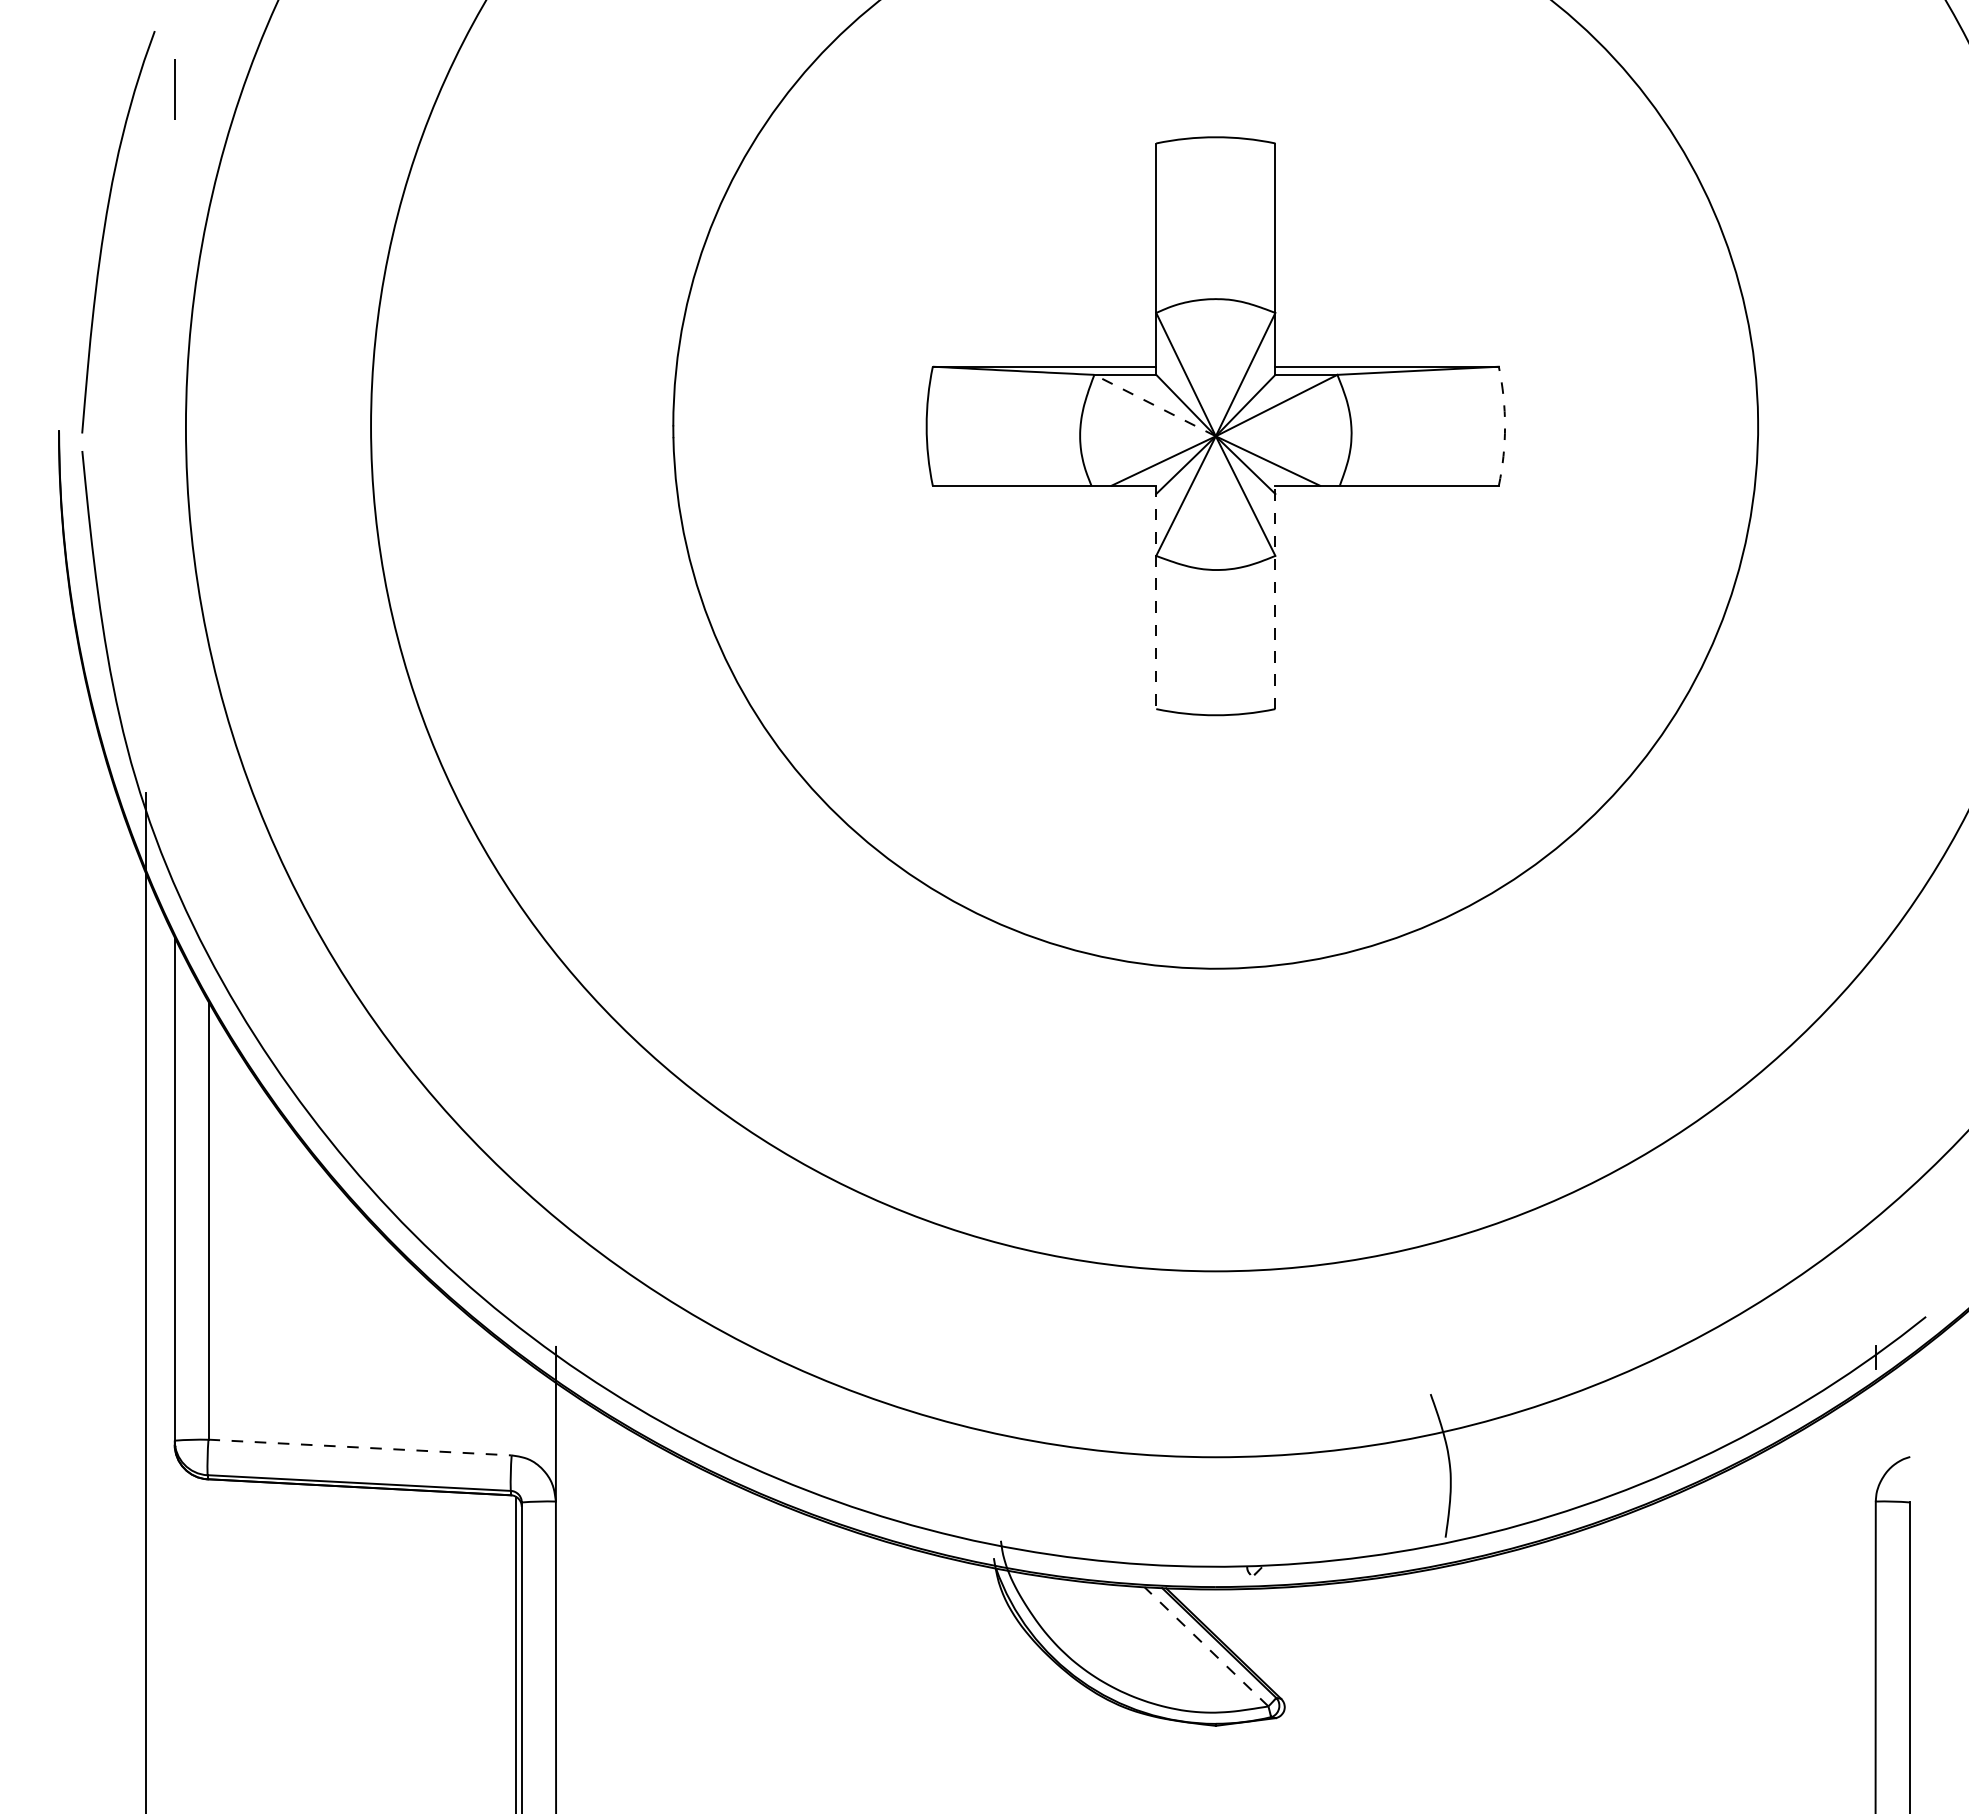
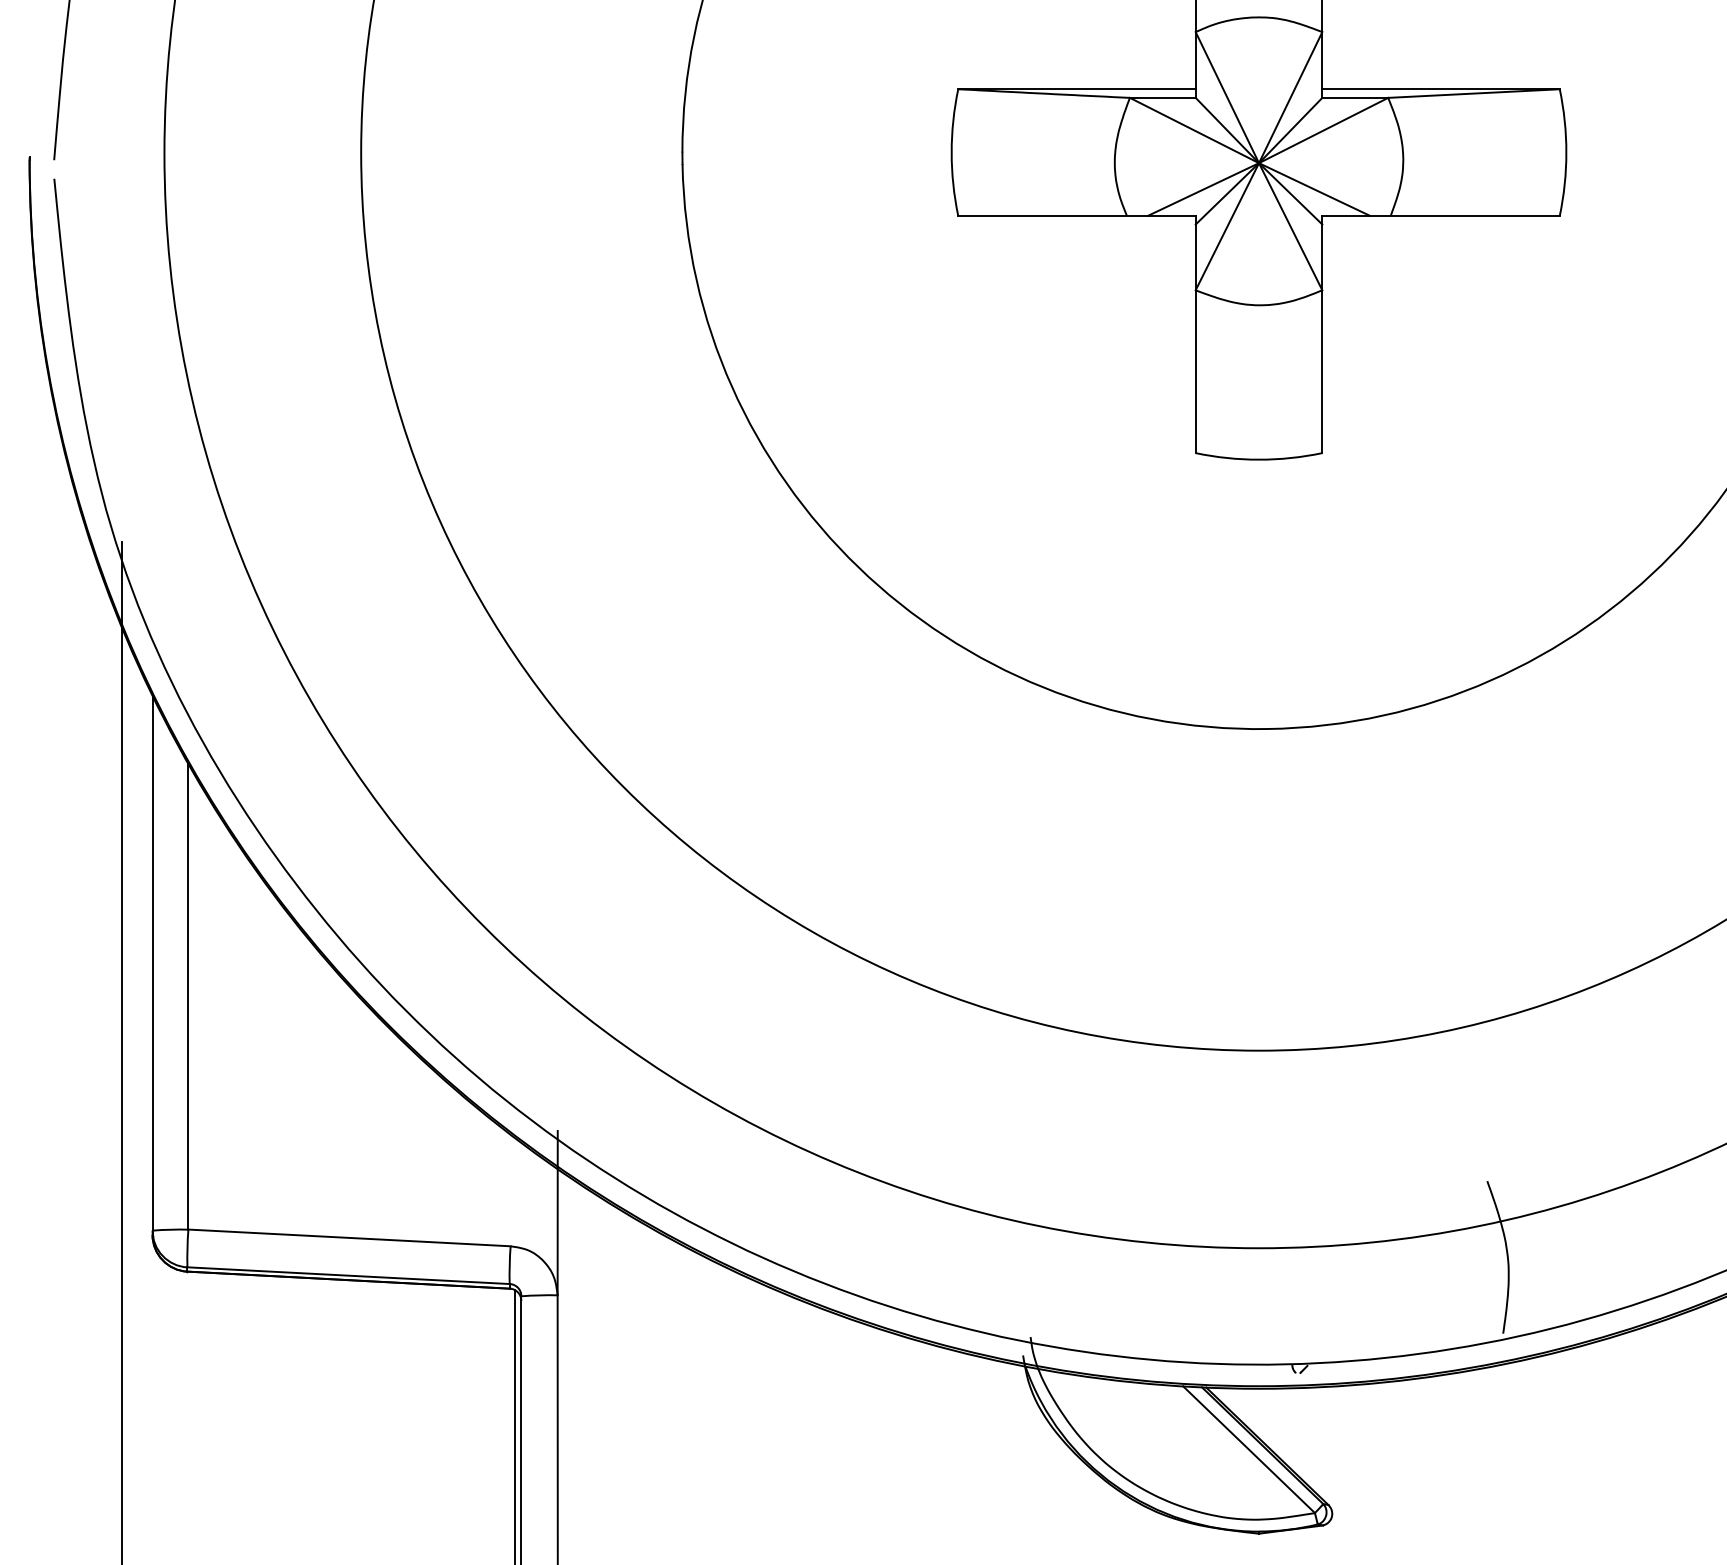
line: (1154, 405) -> (1193, 130), dashed -> solid
arc: (1505, 426) -> (1566, 152), dashed -> solid
line: (1156, 597) -> (1195, 334), dashed -> solid
line: (1275, 597) -> (1322, 334), dashed -> solid
line: (360, 1447) -> (349, 1237), dashed -> solid
line: (1206, 1646) -> (1249, 1449), dashed -> solid

